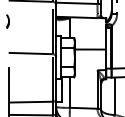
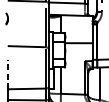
line: (8, 85) -> (7, 74), solid -> dashed

